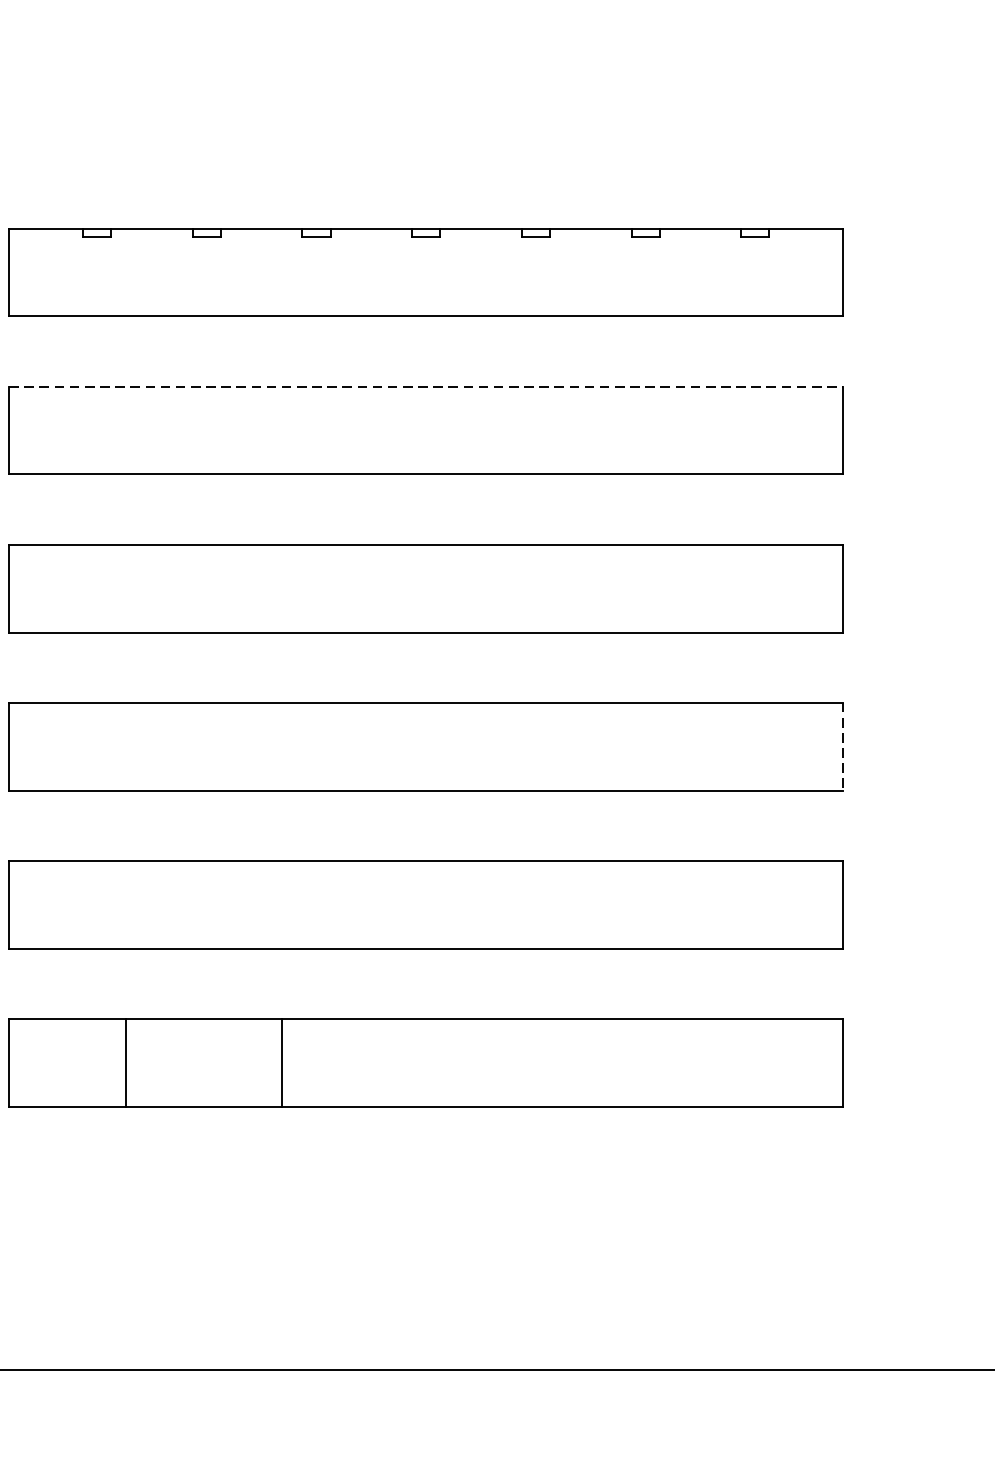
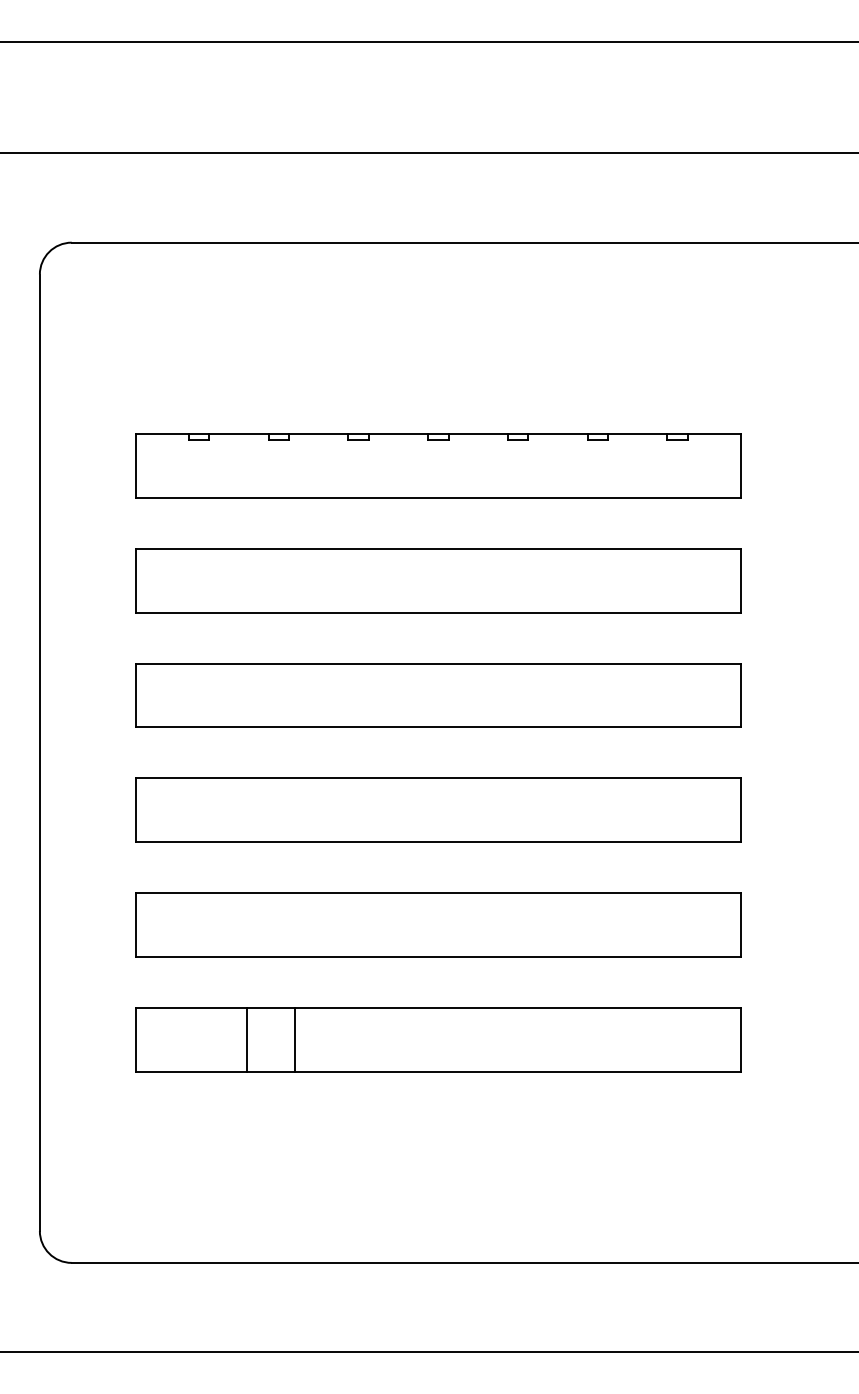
line: (426, 386) -> (438, 548), dashed -> solid
line: (843, 747) -> (741, 810), dashed -> solid
line: (126, 1062) -> (247, 1039), moved
line: (281, 1062) -> (294, 1039), moved

